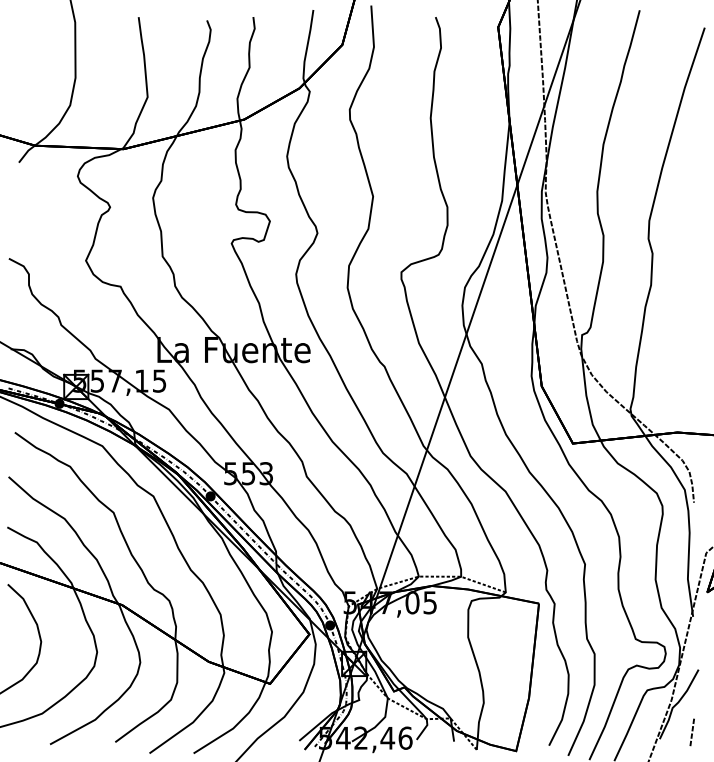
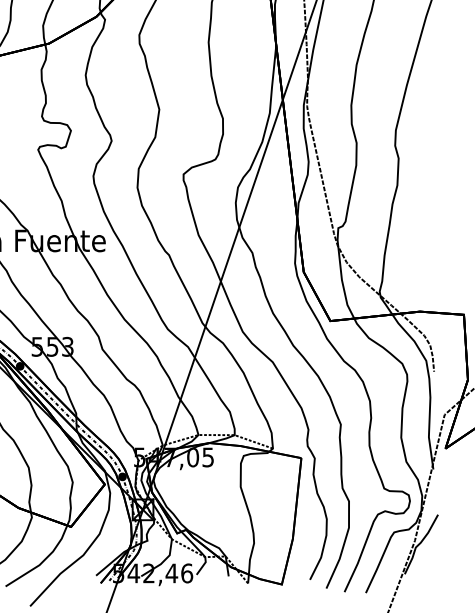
line: (691, 731) -> (431, 567), removed

